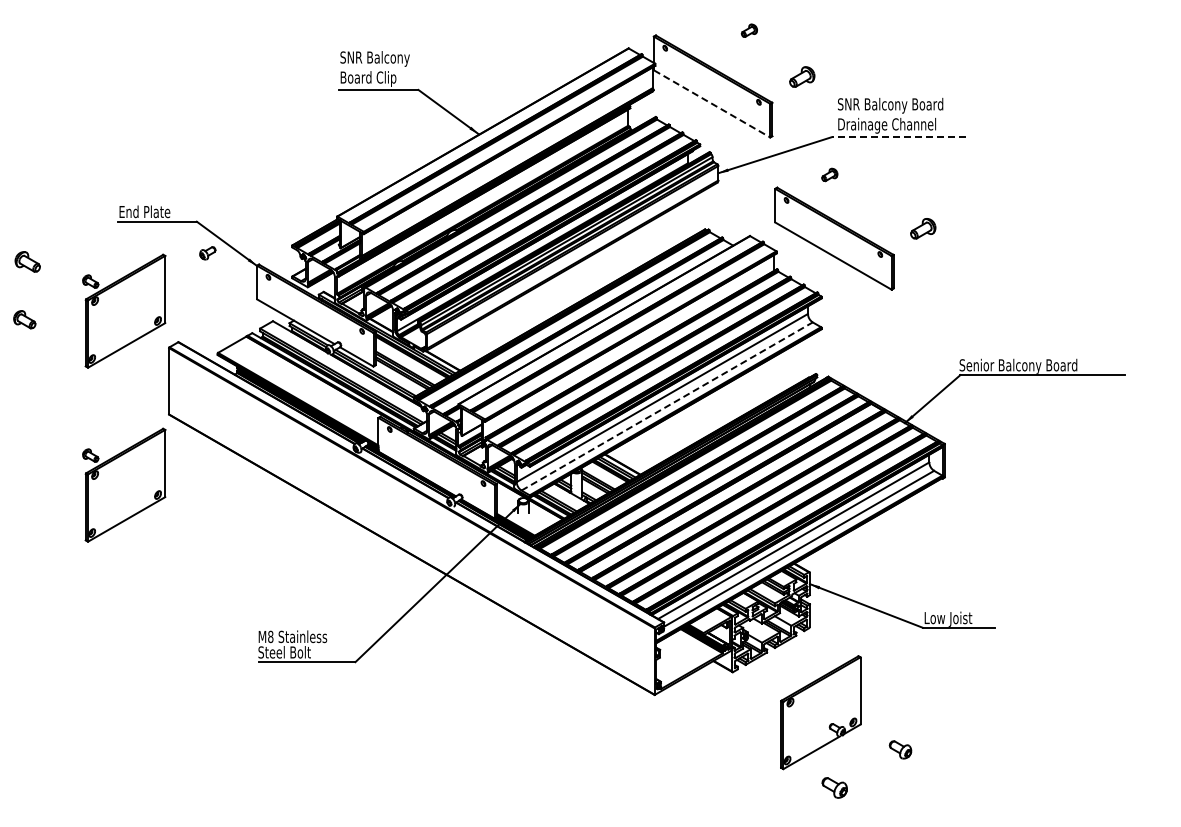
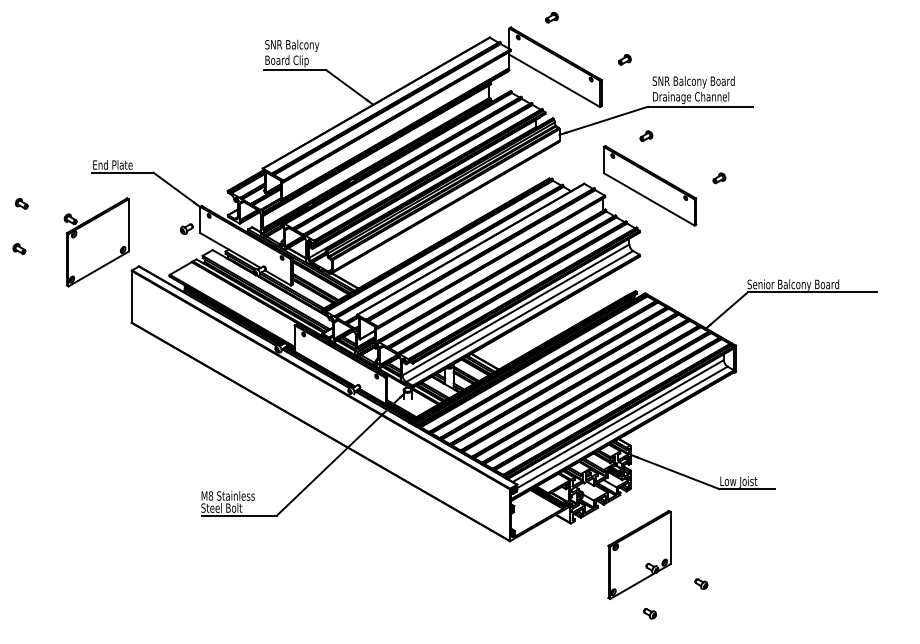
part: (748, 30) -> (551, 17), moved
part: (801, 76) -> (624, 59), size x0.62
line: (712, 104) -> (555, 81), dashed -> solid
line: (898, 137) -> (699, 107), dashed -> solid
part: (923, 229) -> (719, 178), size x0.62
part: (207, 253) -> (186, 229), moved
part: (27, 261) -> (21, 203), size x0.62
part: (24, 319) -> (19, 248), size x0.71
line: (667, 406) -> (519, 316), dashed -> solid
part: (124, 484) -> (97, 377), removed
part: (899, 750) -> (700, 584), size x0.71
part: (833, 788) -> (649, 614), size x0.62

